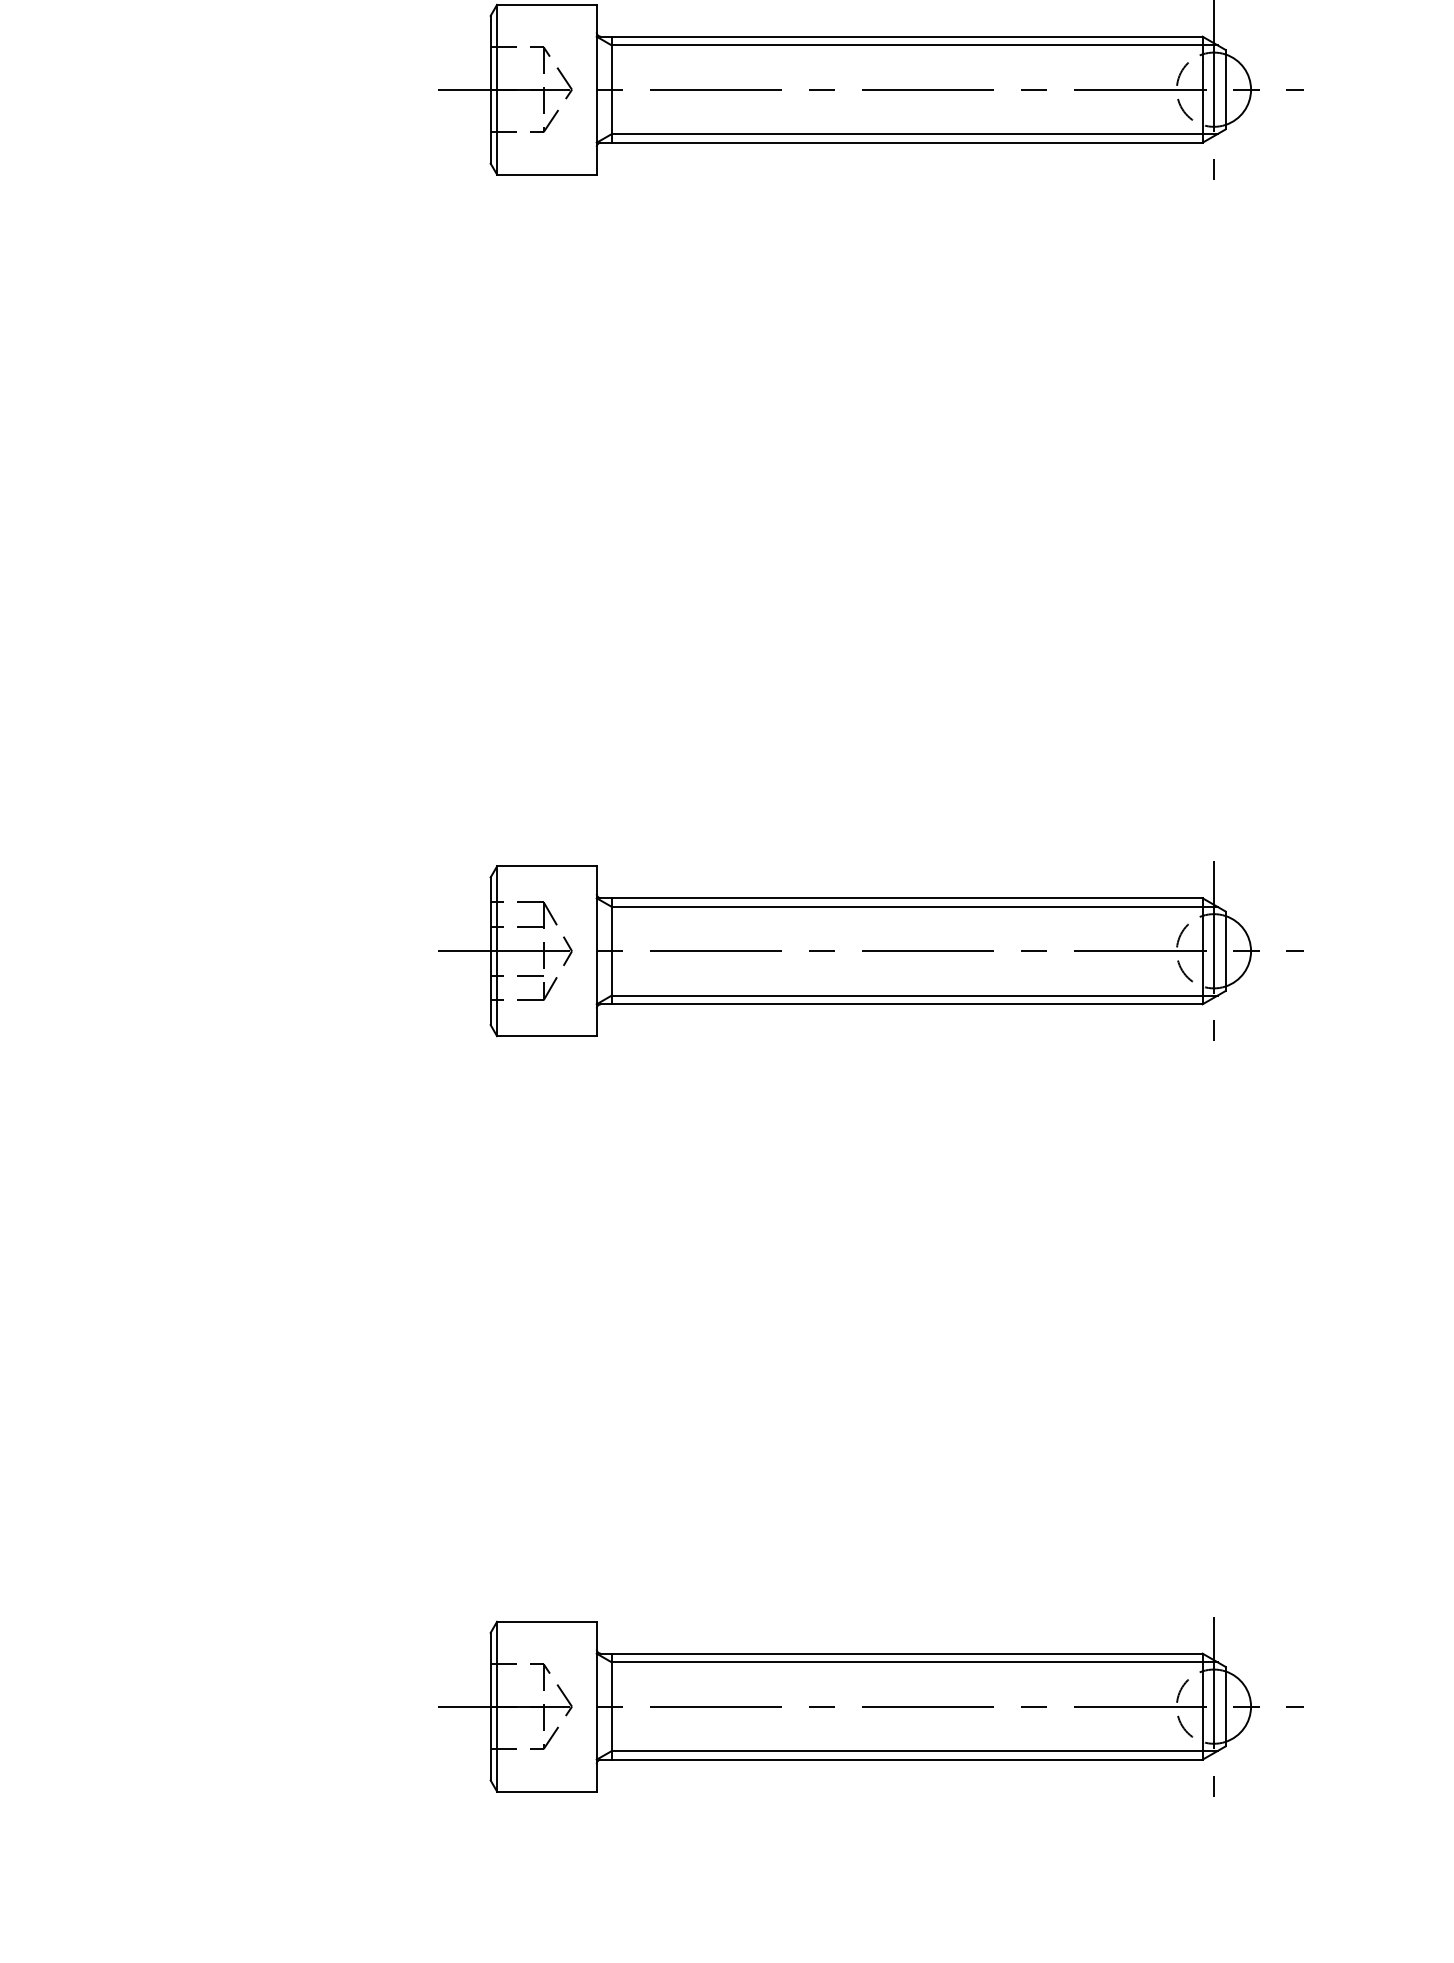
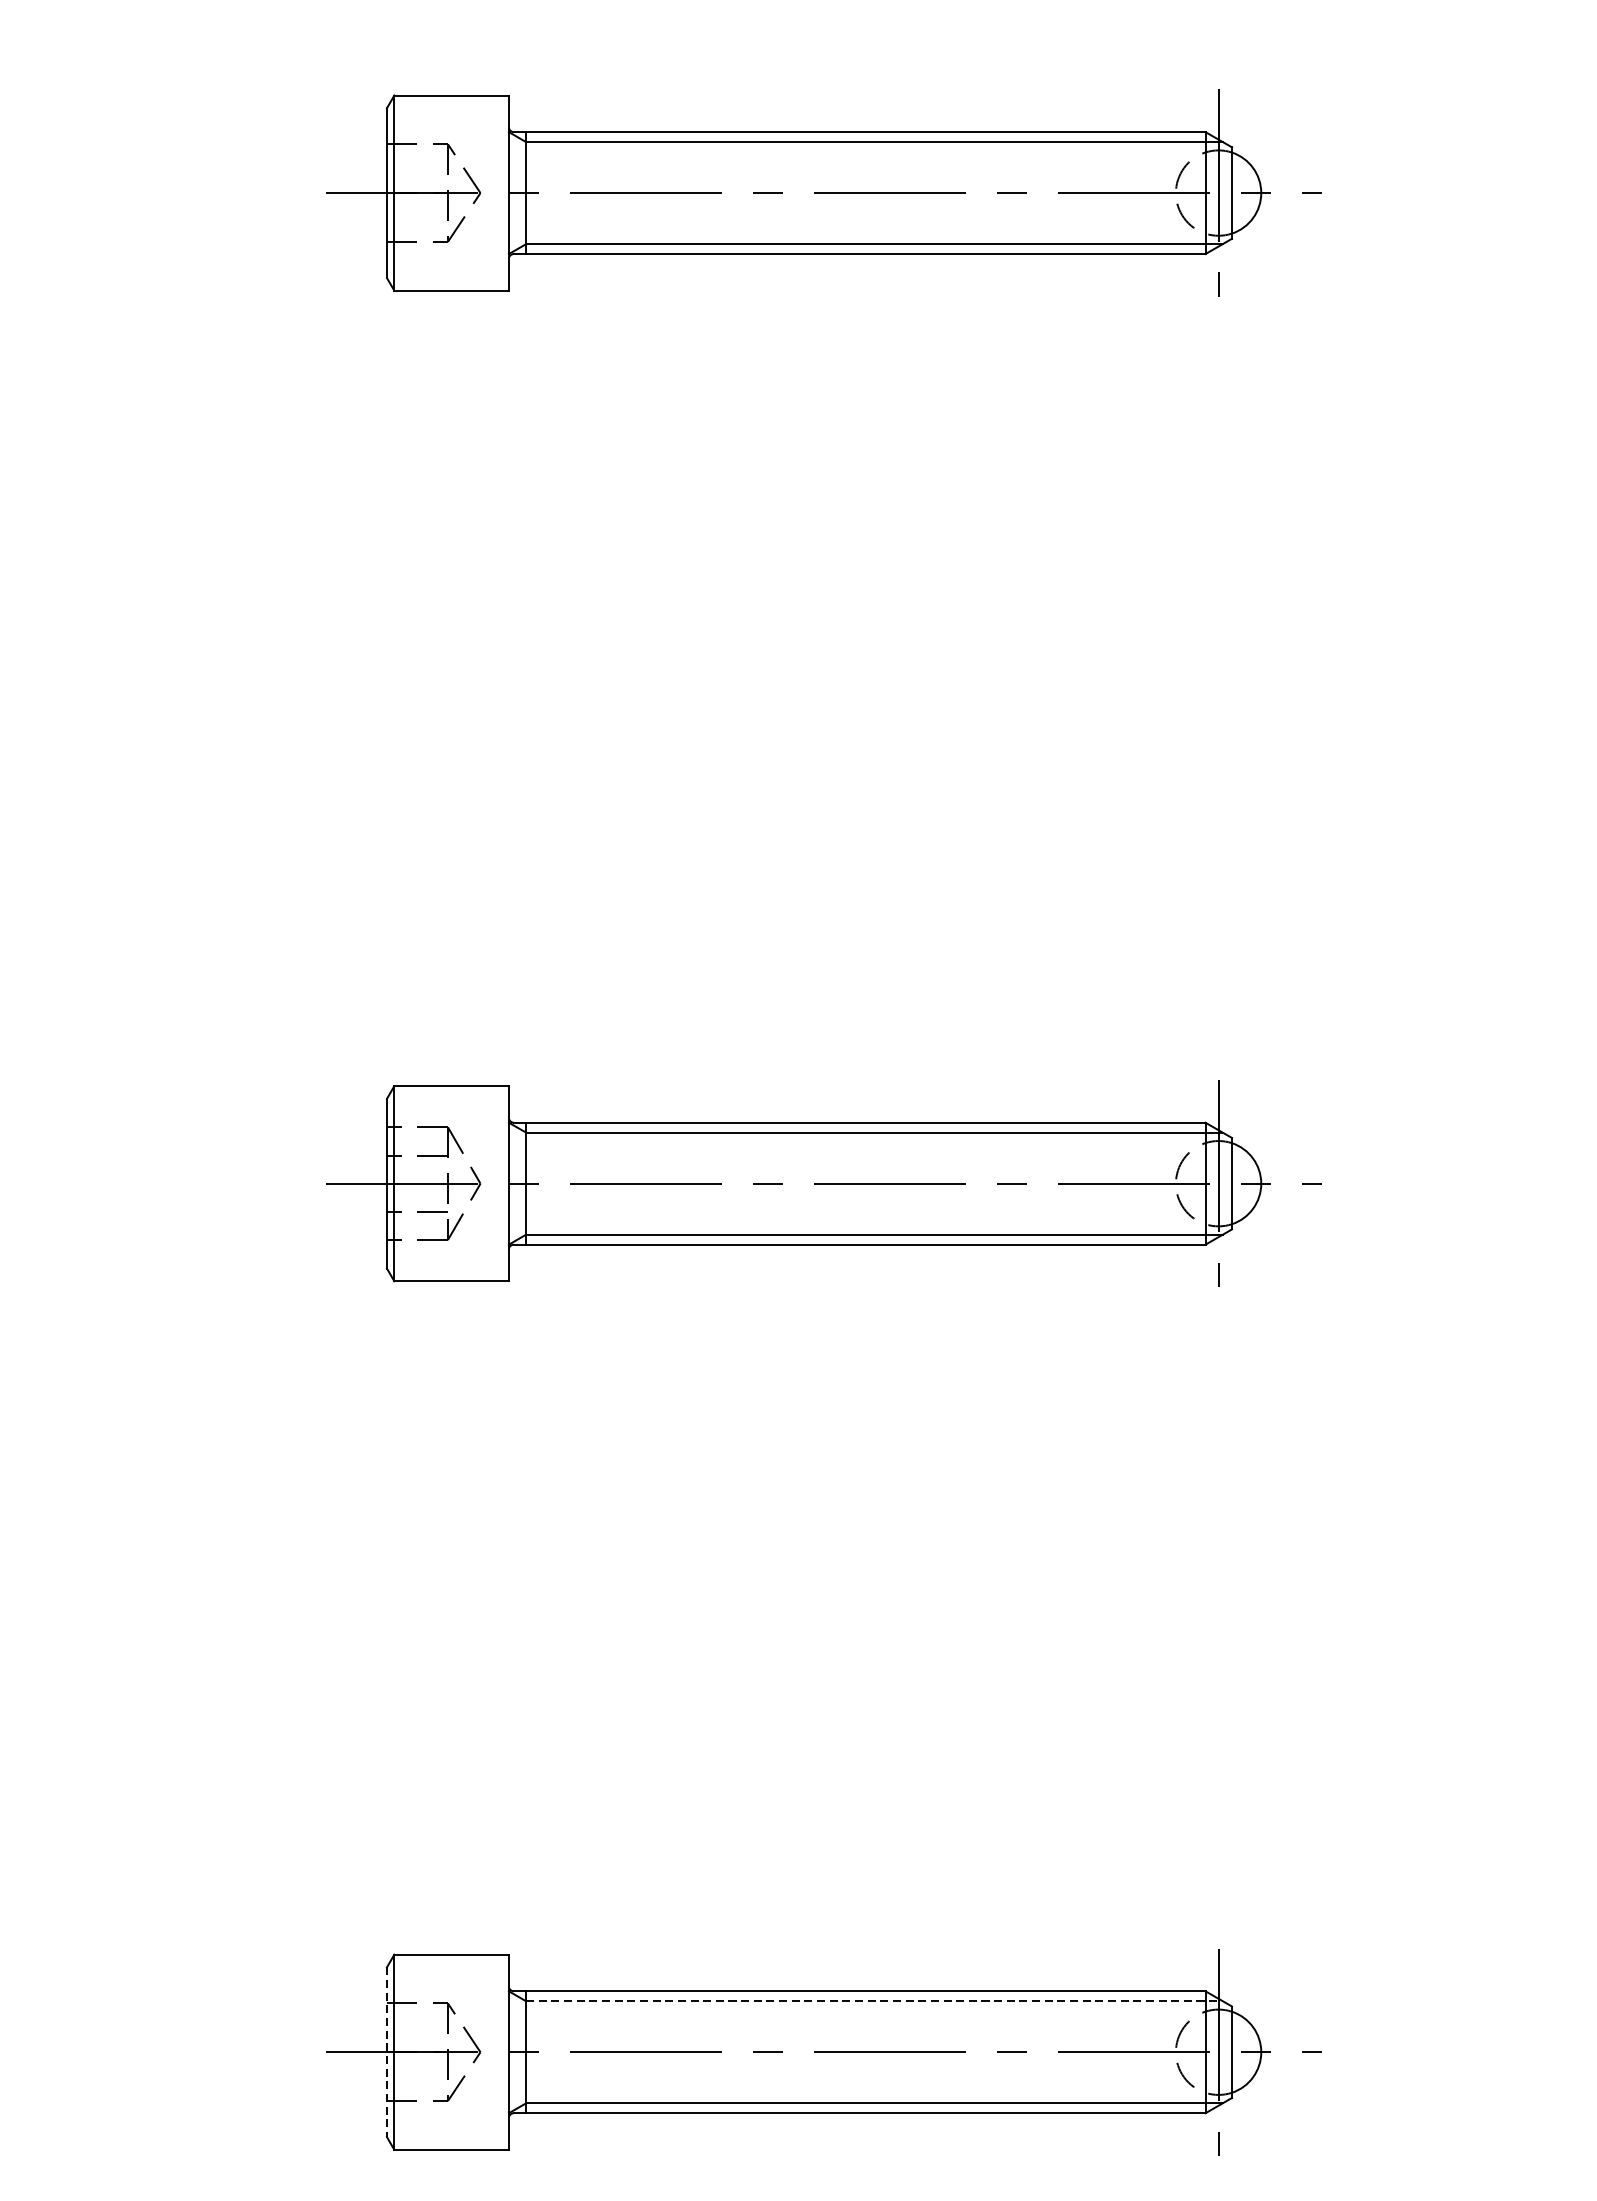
line: (914, 1662) -> (874, 2001), solid -> dashed
line: (490, 1706) -> (386, 2052), solid -> dashed

